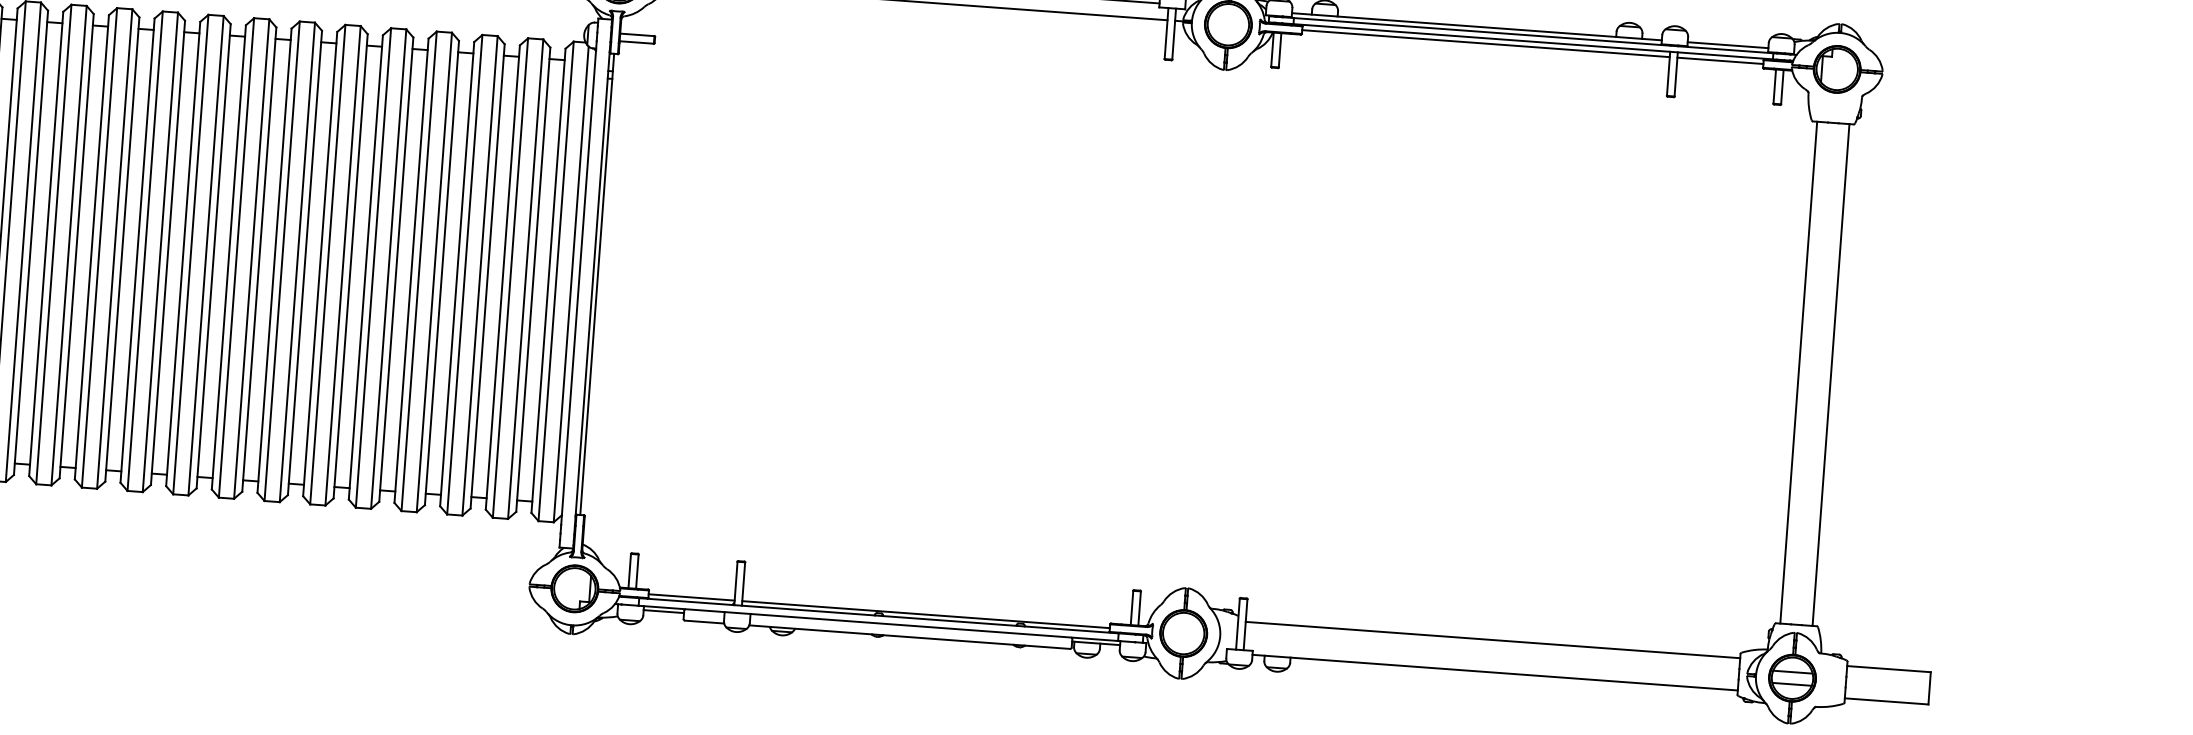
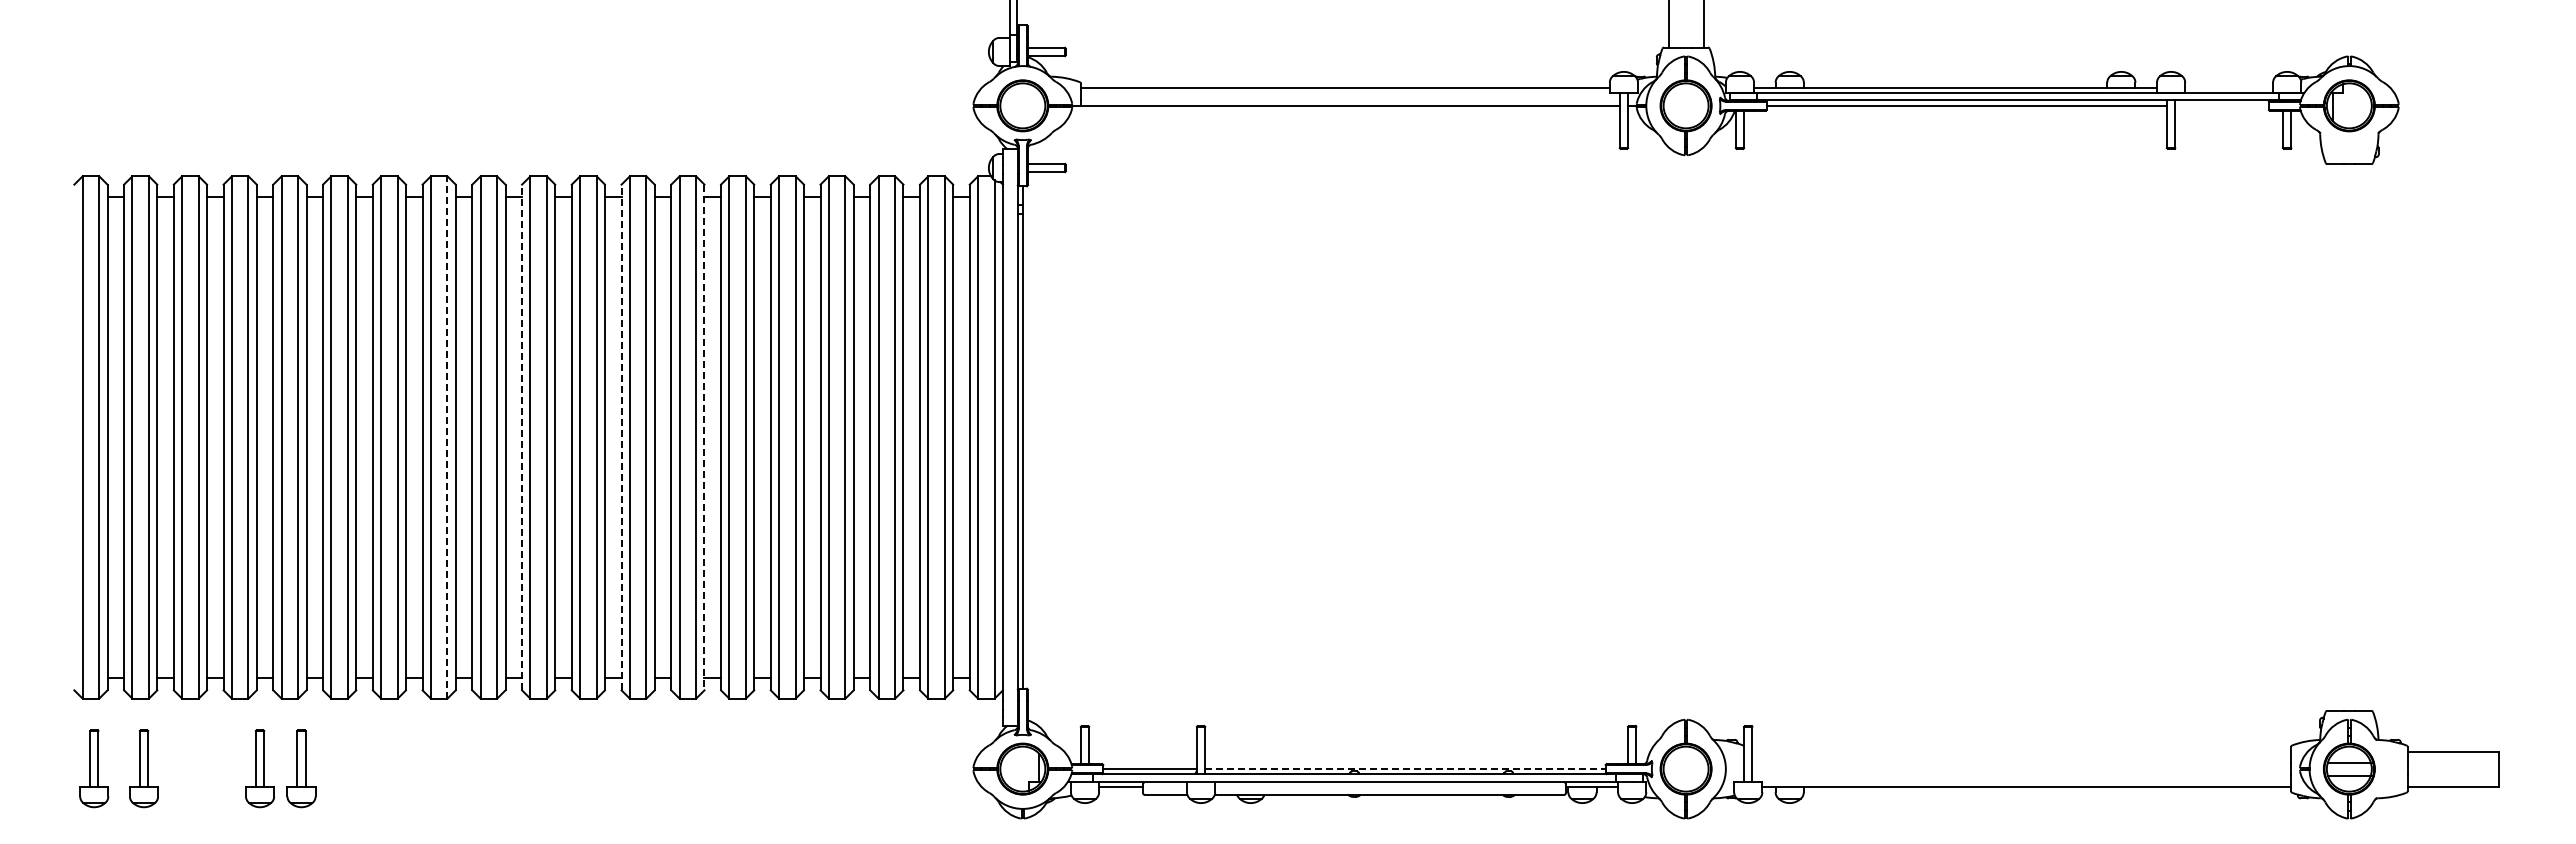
line: (1728, 45) -> (2229, 88), removed
line: (1719, 60) -> (2221, 105), removed
line: (69, 245) -> (447, 437), solid -> dashed
line: (137, 250) -> (522, 437), solid -> dashed
line: (228, 257) -> (621, 437), solid -> dashed
line: (305, 262) -> (704, 437), solid -> dashed
line: (1798, 372) -> (2331, 437), removed
line: (1830, 375) -> (2366, 437), removed
line: (926, 614) -> (1405, 769), solid -> dashed
line: (1492, 639) -> (2021, 751), removed

